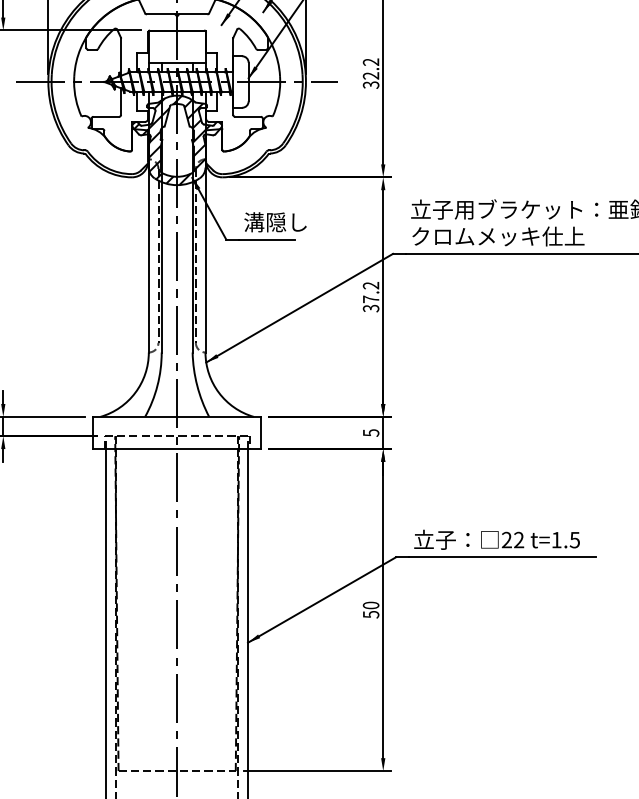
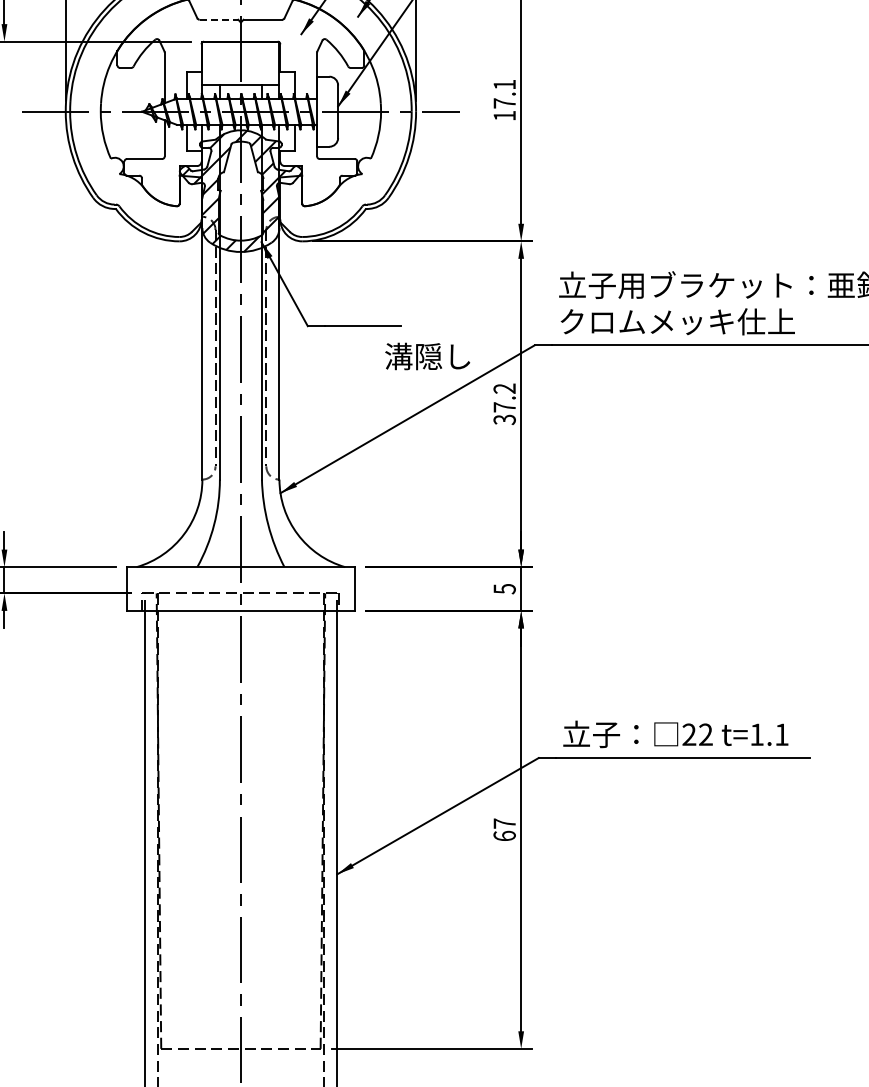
line: (161, 14) -> (219, 19), solid -> dashed
text: (370, 73) -> (504, 100), 32.2 -> 17.1
text: (275, 222) -> (427, 356), moved
text: (574, 539) -> (781, 734), t=1.5 -> t=1.1
text: (370, 609) -> (504, 829), 50 -> 67

